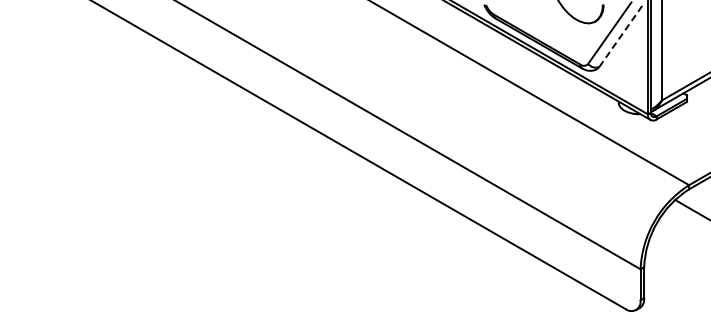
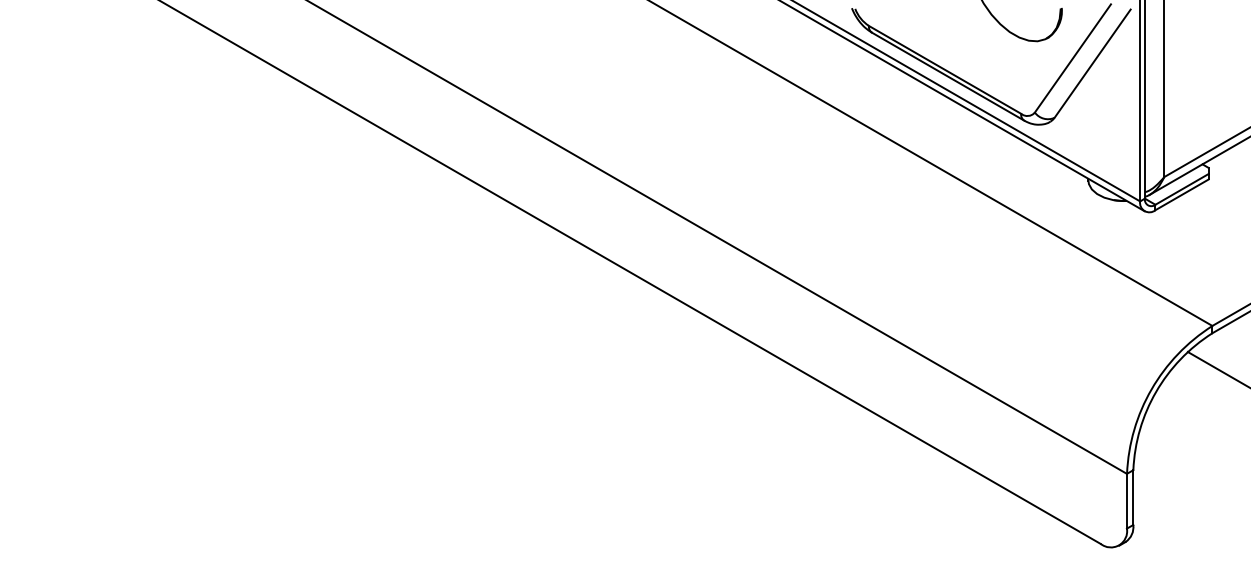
line: (621, 36) -> (1093, 64), dashed -> solid

